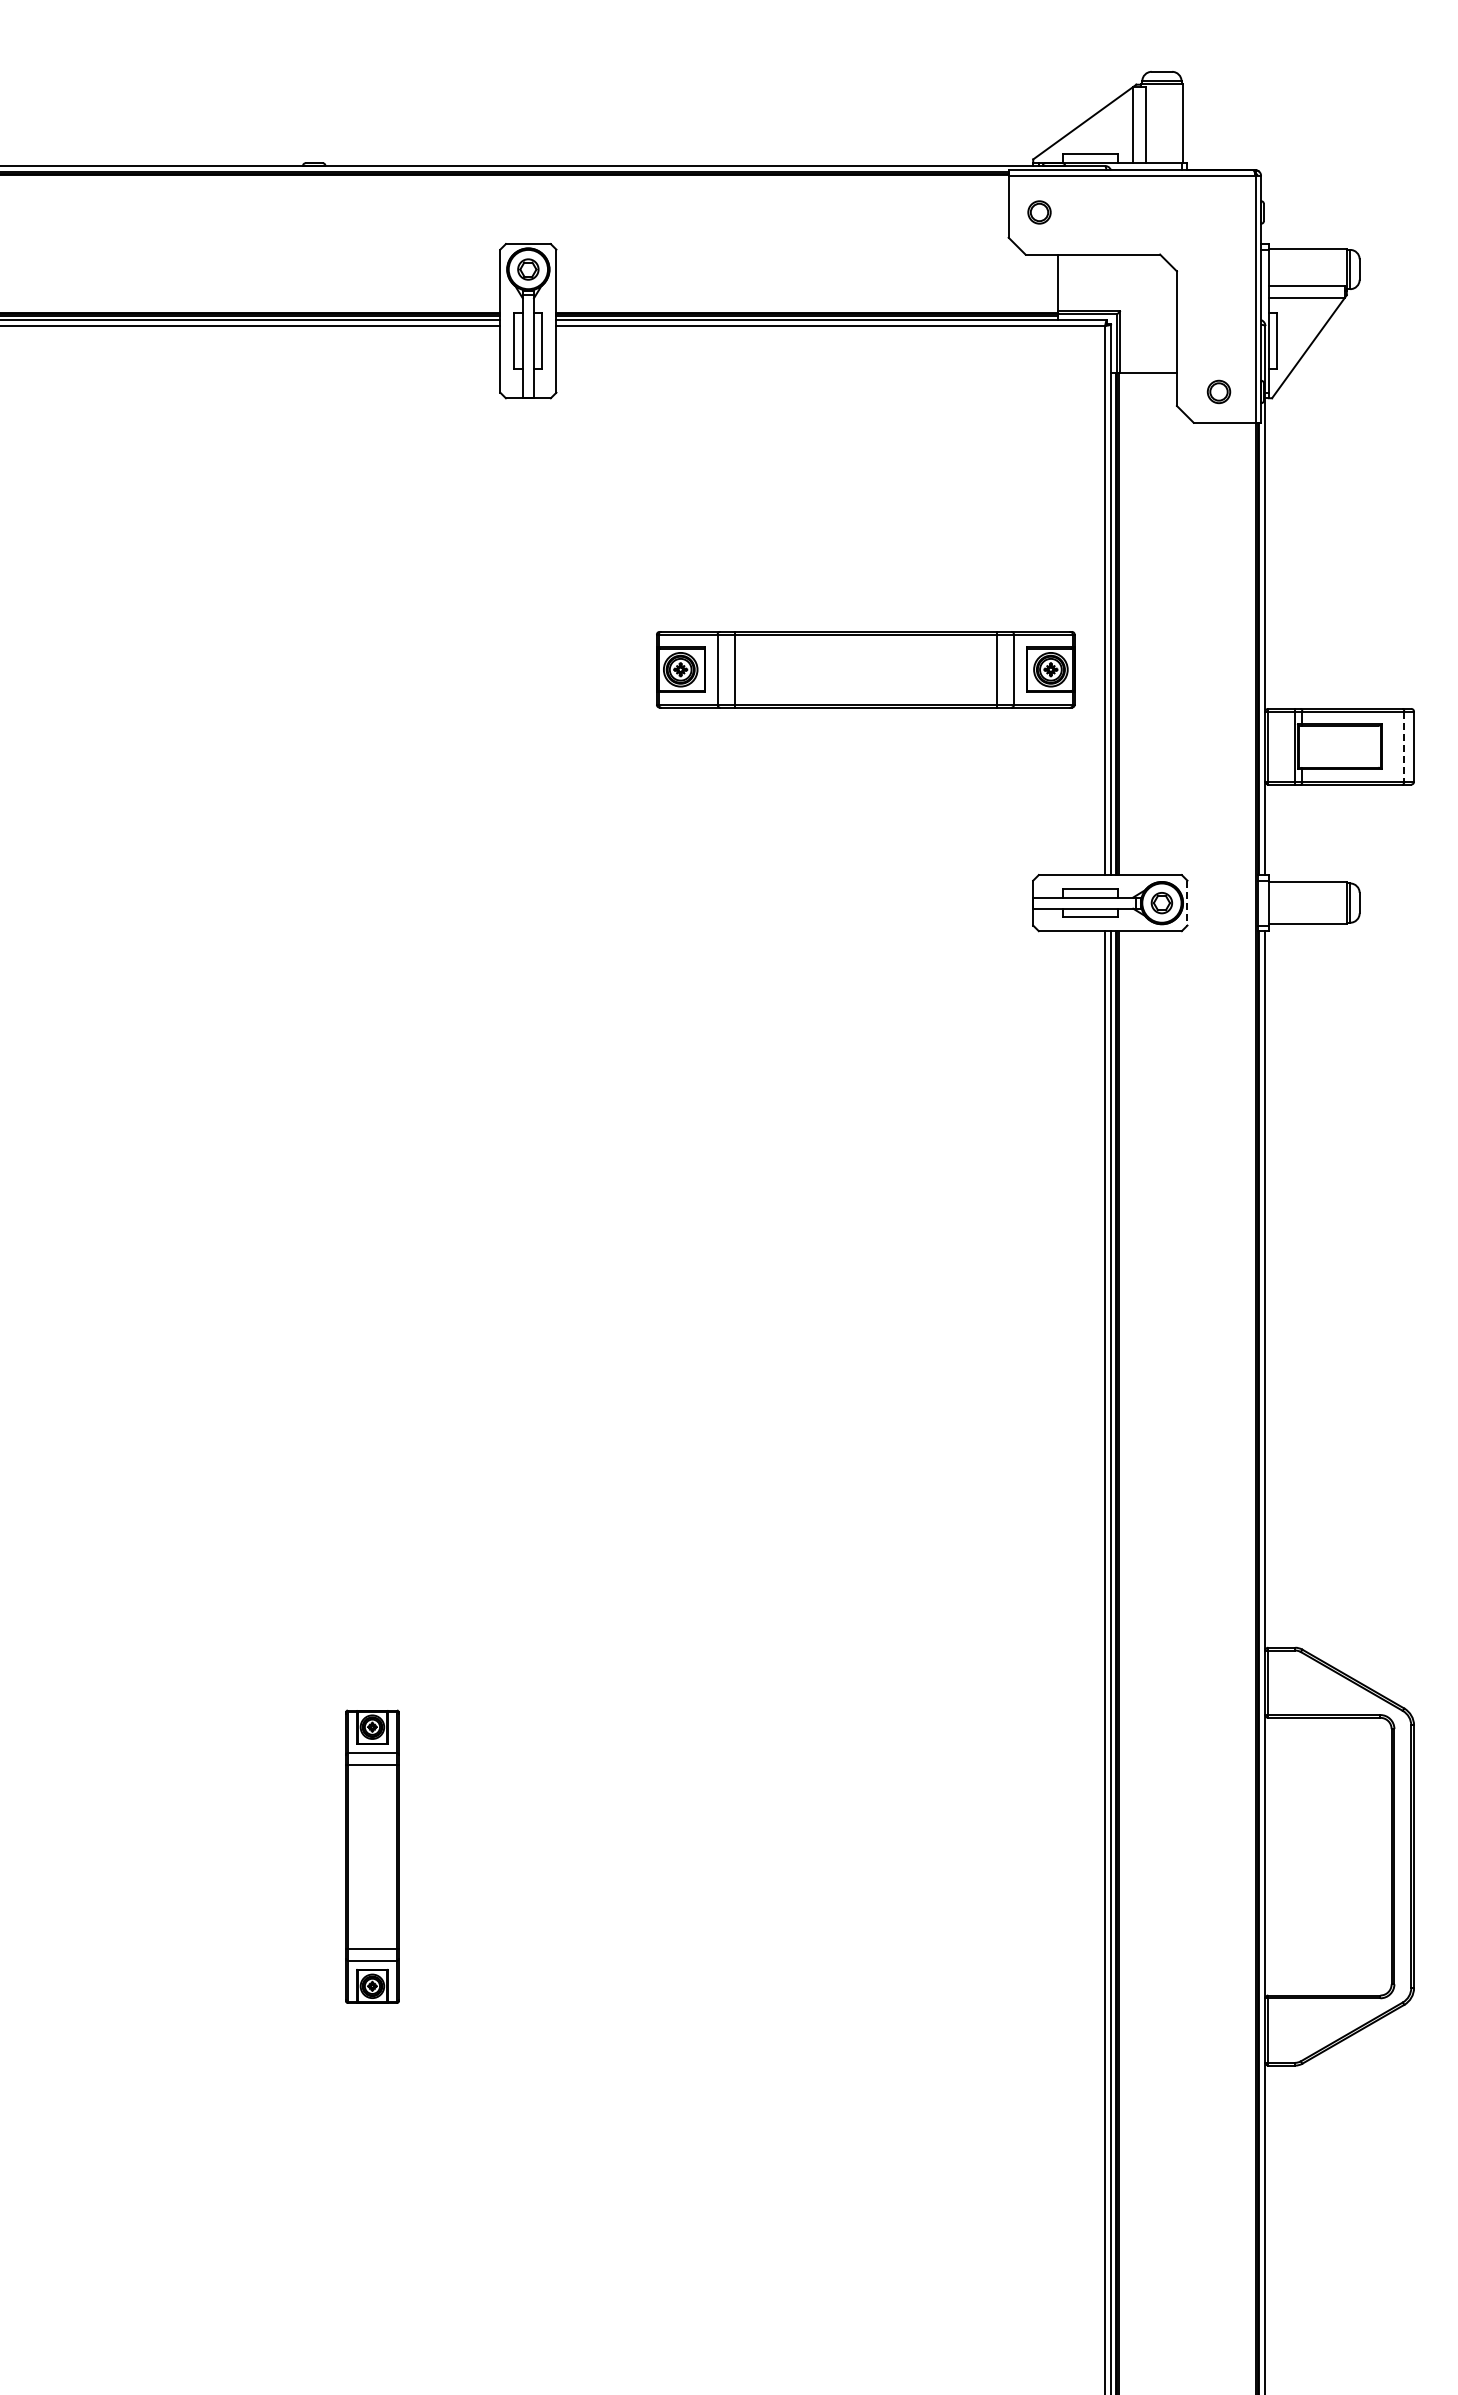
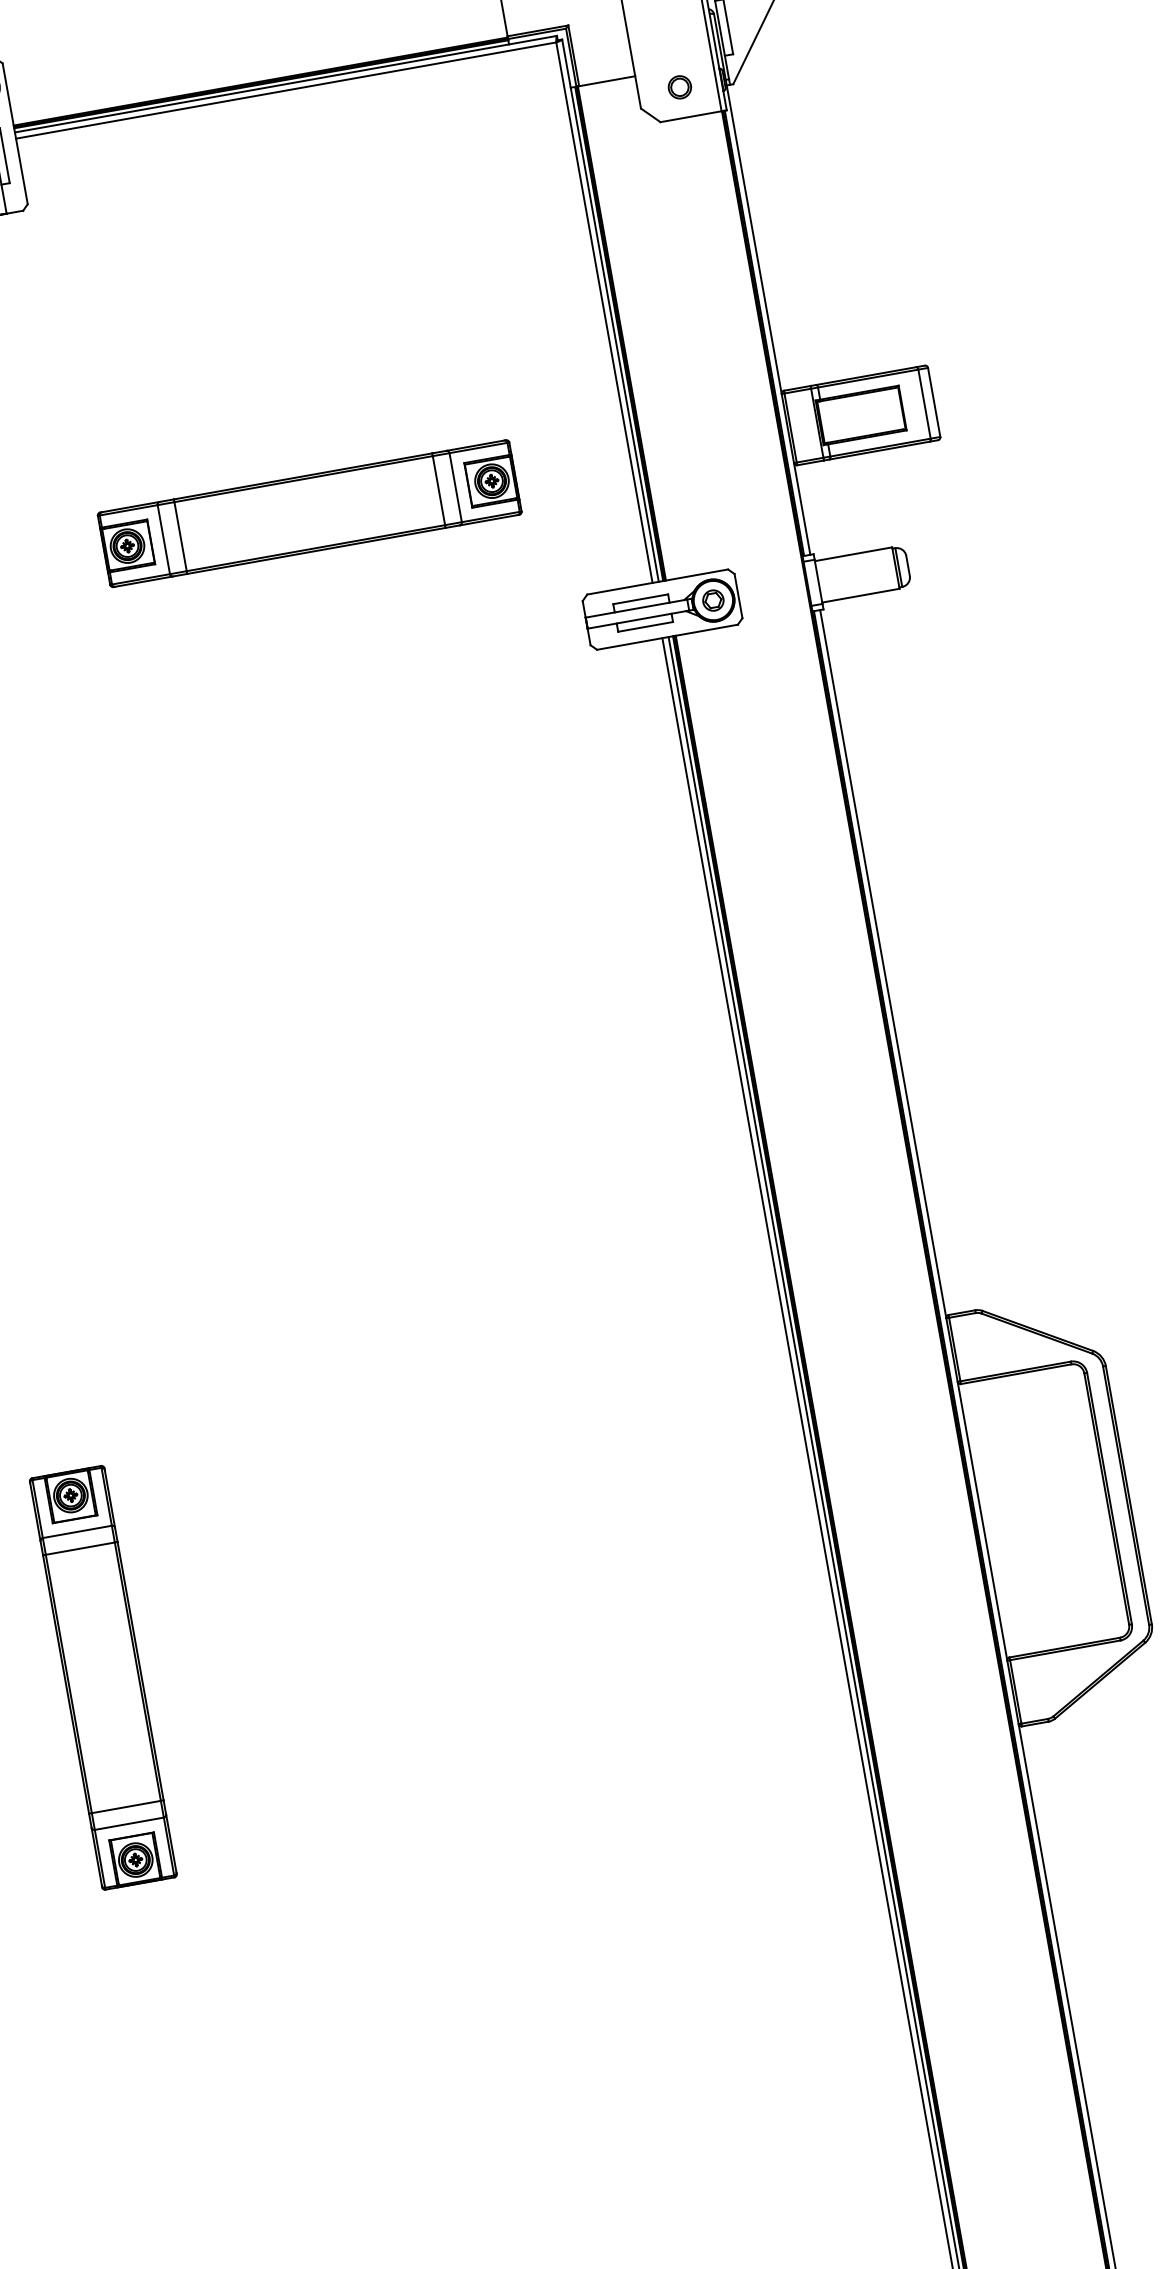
part: (865, 669) -> (309, 513), moved
line: (1404, 747) -> (924, 404), dashed -> solid
line: (1187, 903) -> (738, 596), dashed -> solid
part: (372, 1856) -> (103, 1677), size x1.43

